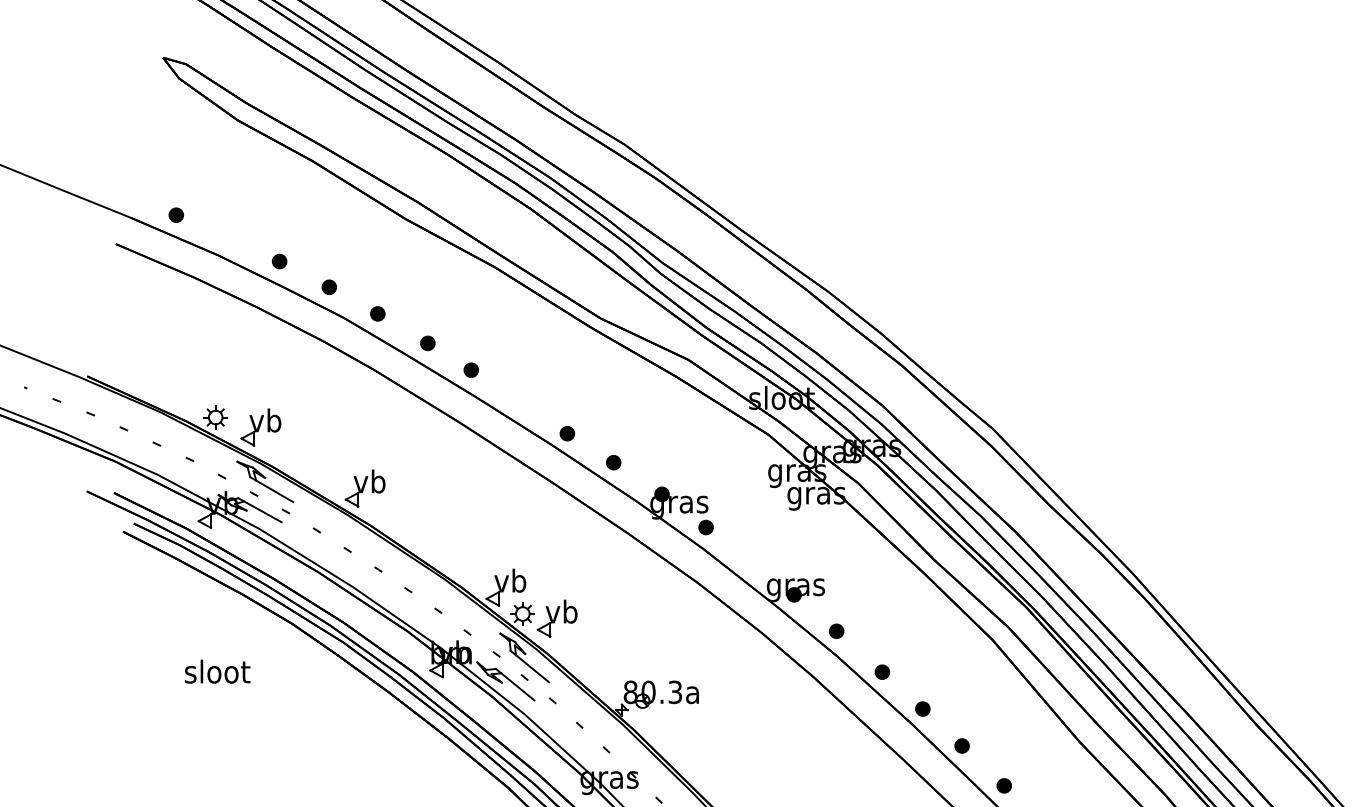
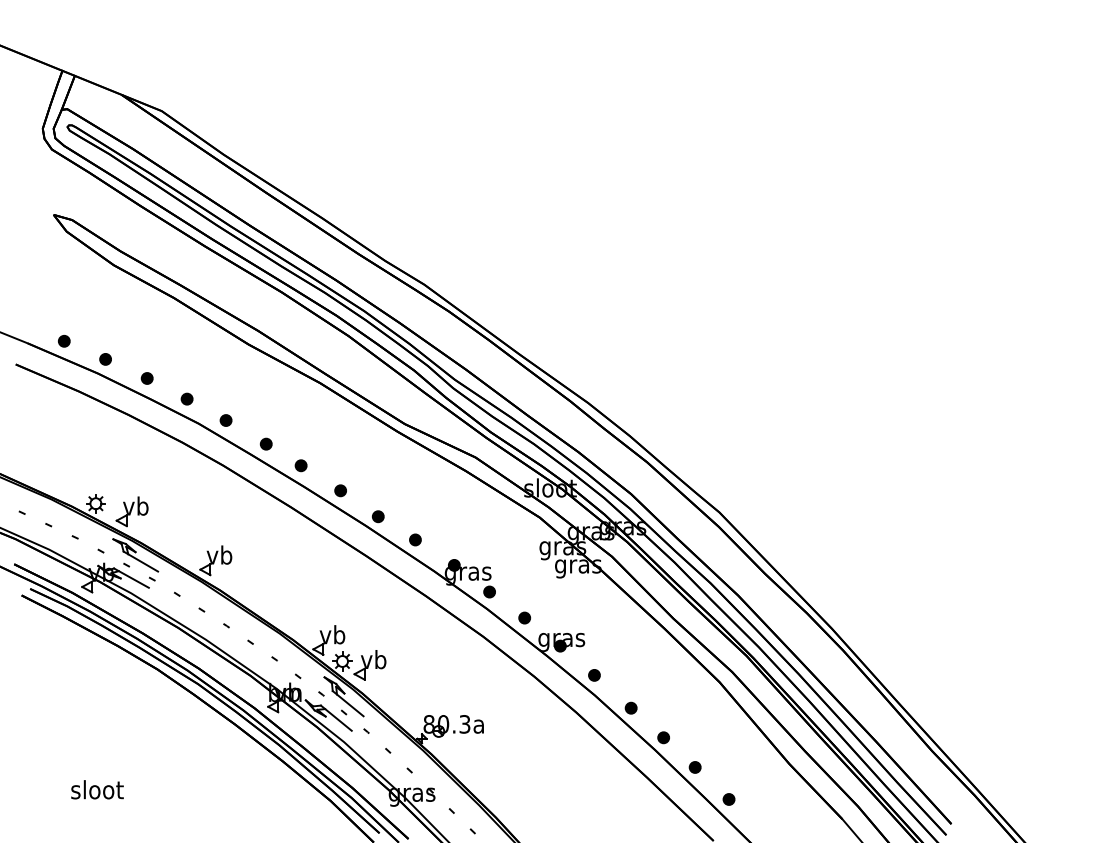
part: (227, 237) -> (105, 359), added
part: (520, 401) -> (340, 490), added
part: (749, 559) -> (524, 617), added
text: (217, 671) -> (97, 789), moved

